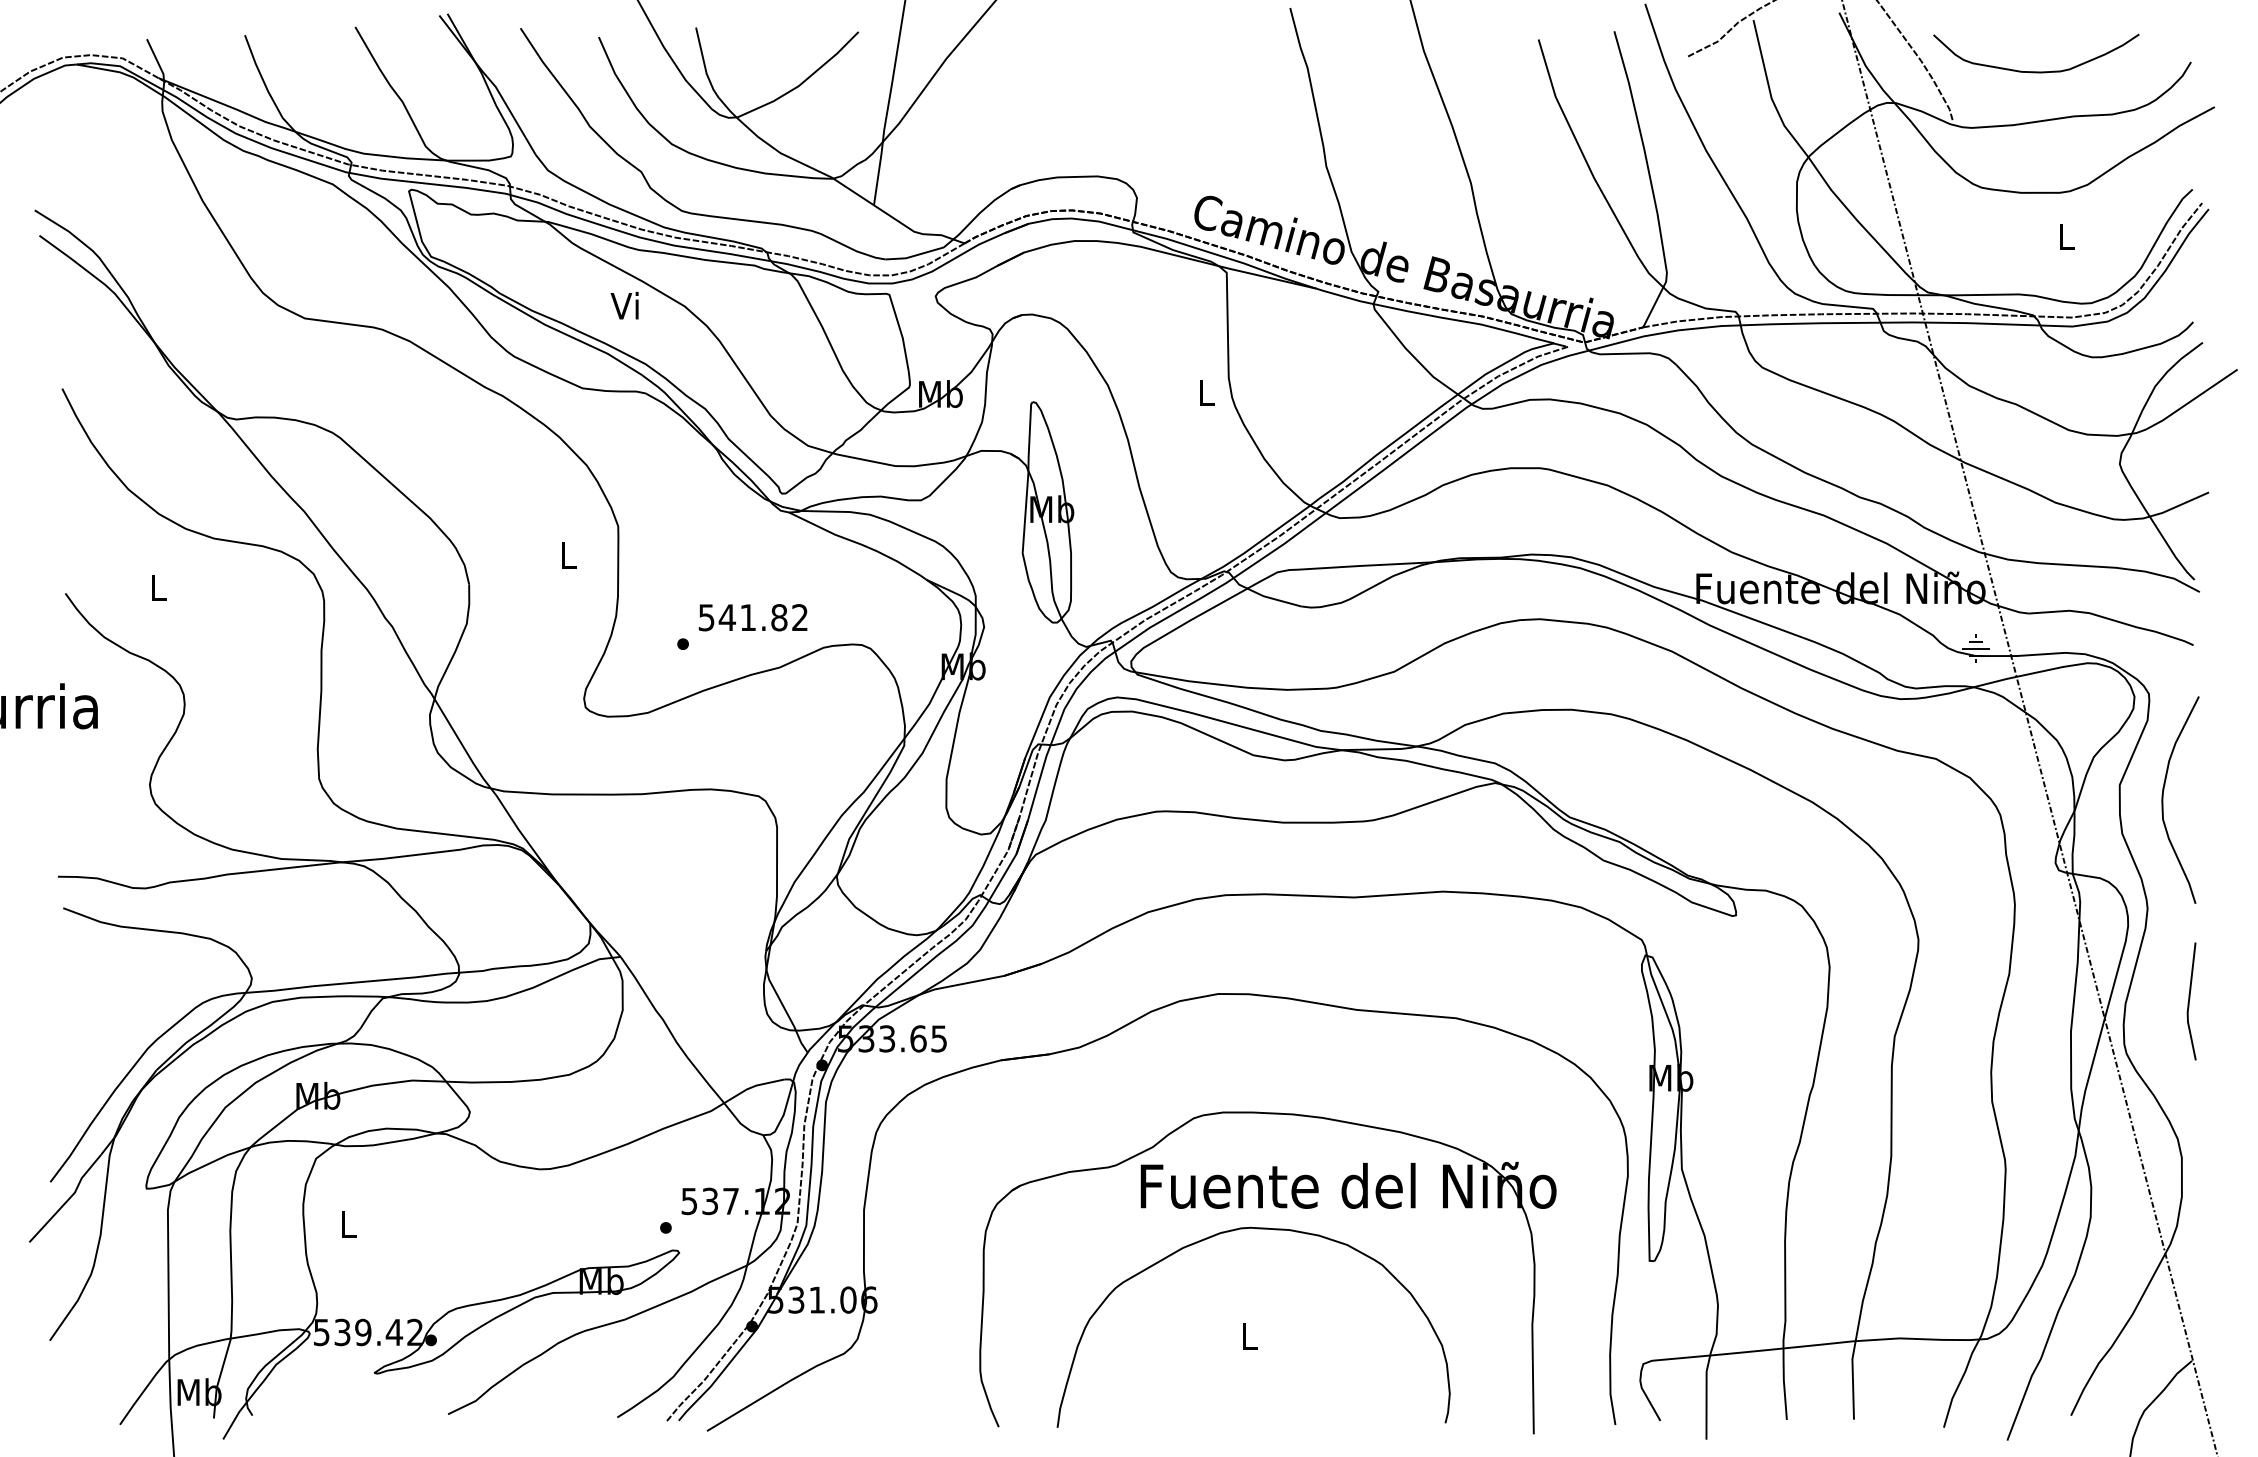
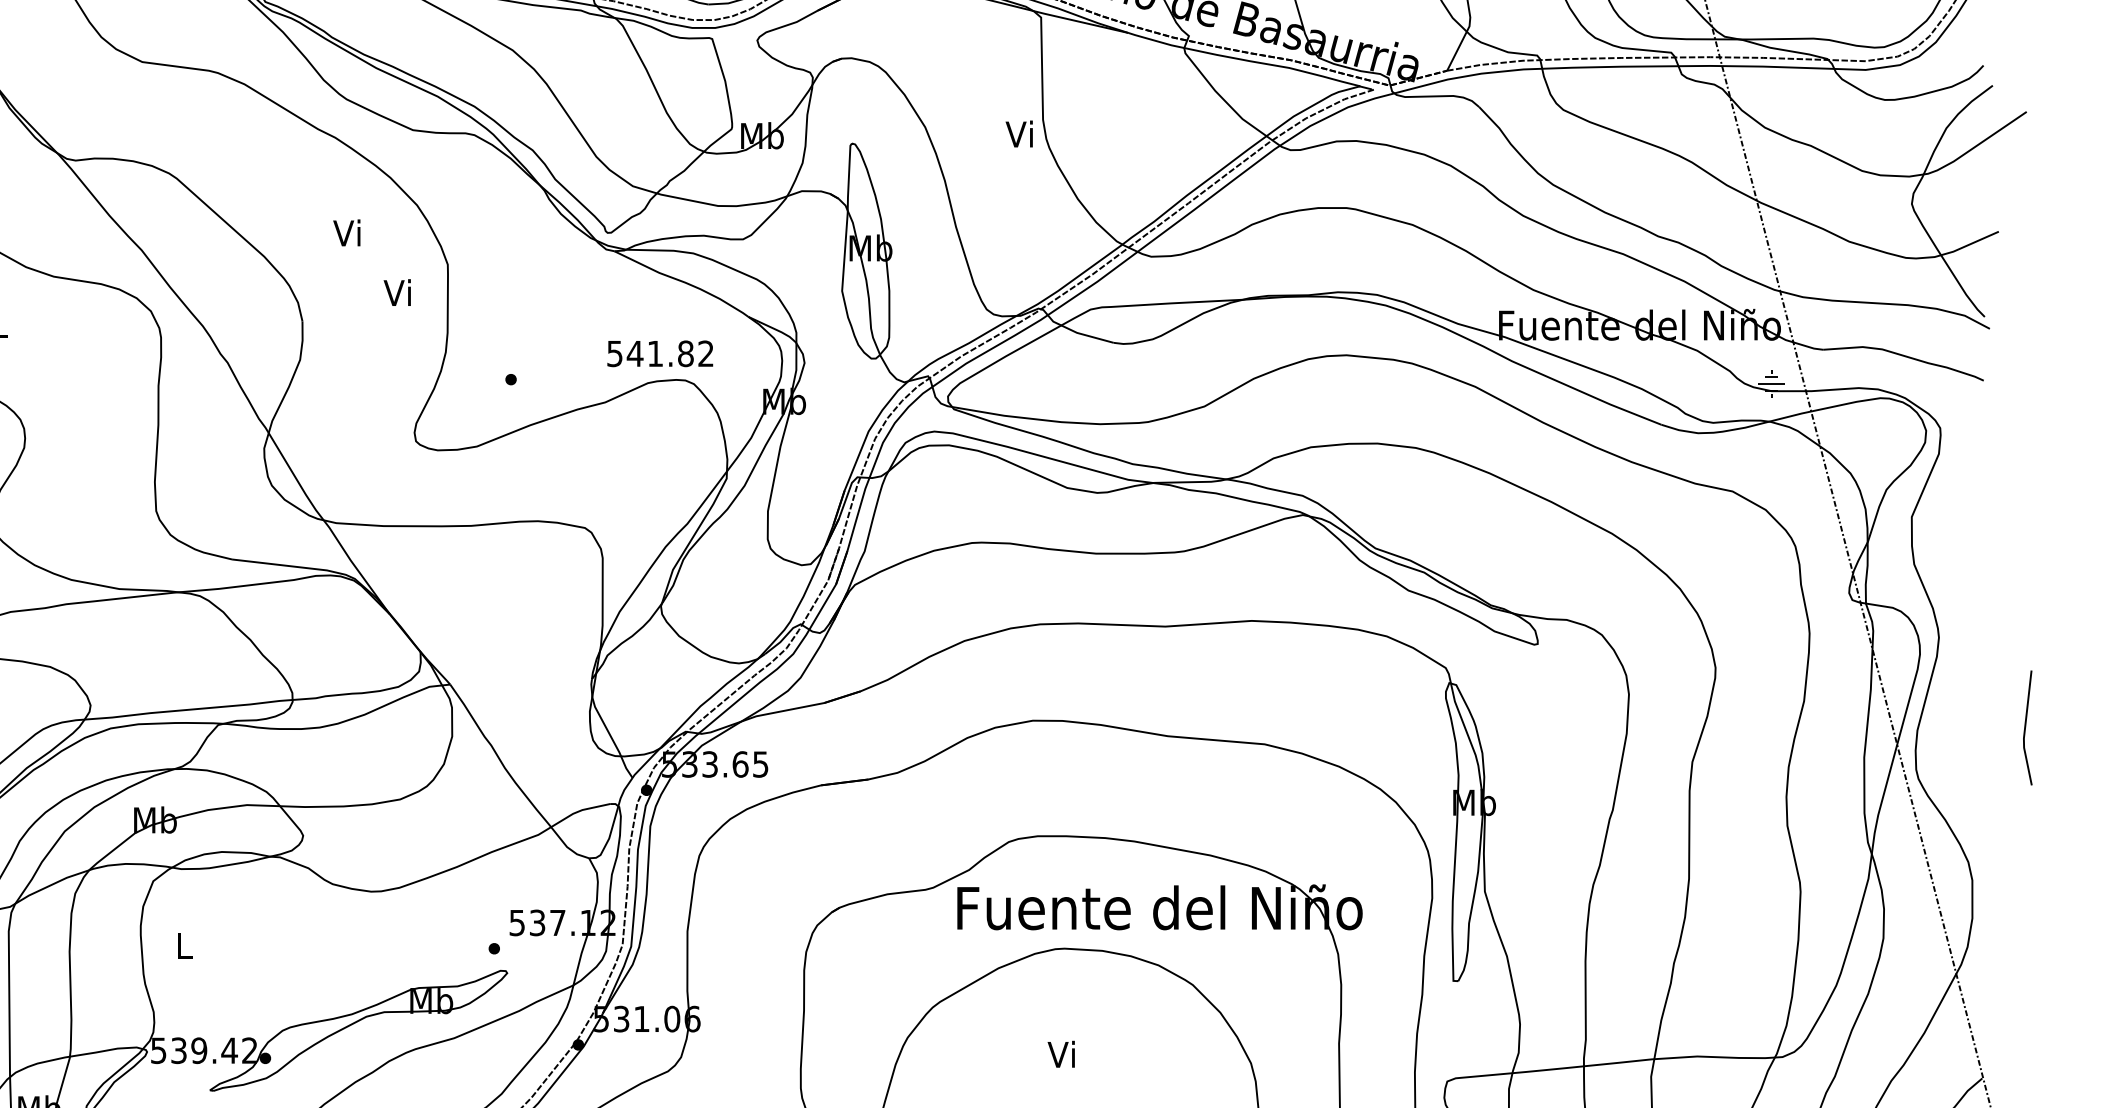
text: (624, 305) -> (346, 232), moved
text: (1204, 391) -> (1019, 133), L -> Vi
text: (566, 554) -> (397, 292), L -> Vi
text: (752, 617) -> (659, 353), moved
curve: (2163, 799) -> (1954, 531), removed
line: (2189, 1001) -> (2025, 728), moved
text: (1247, 1335) -> (1061, 1053), L -> Vi

